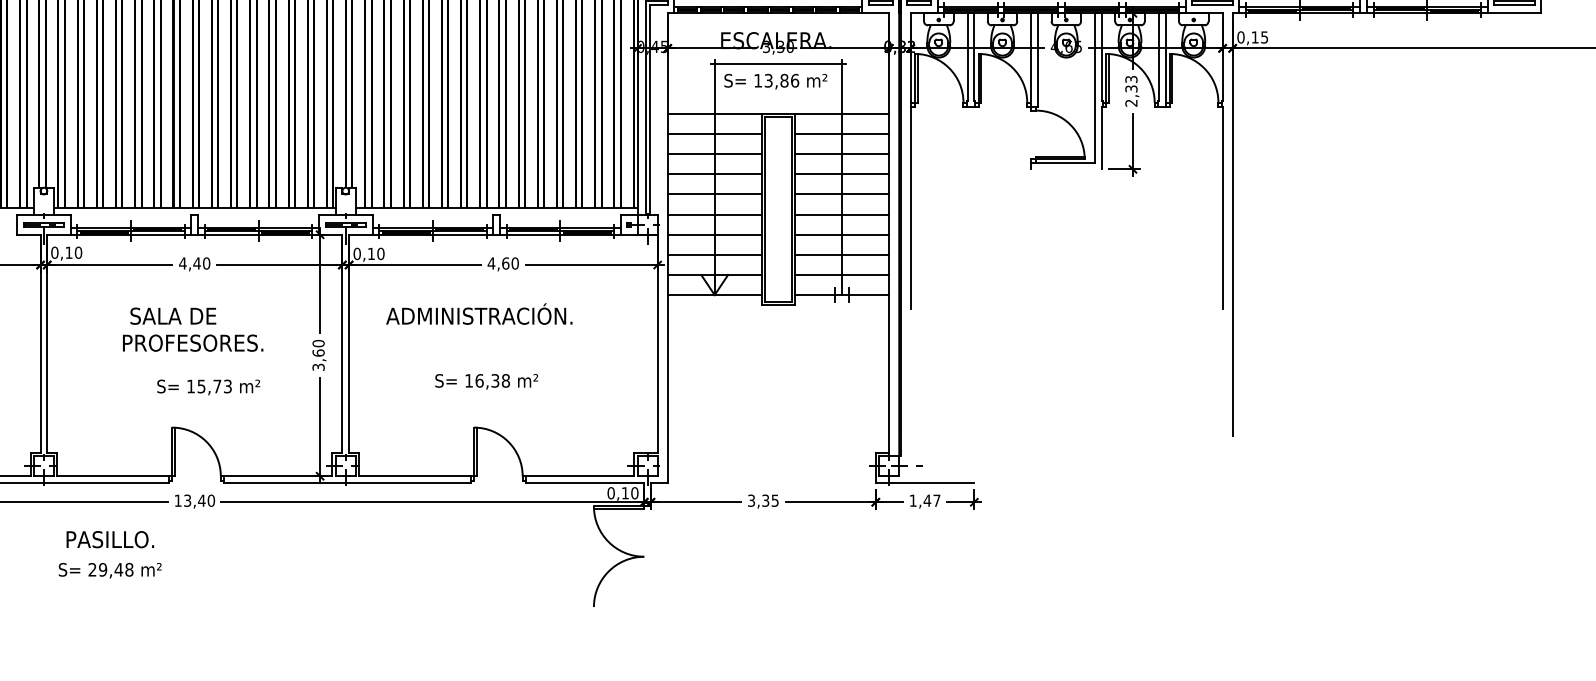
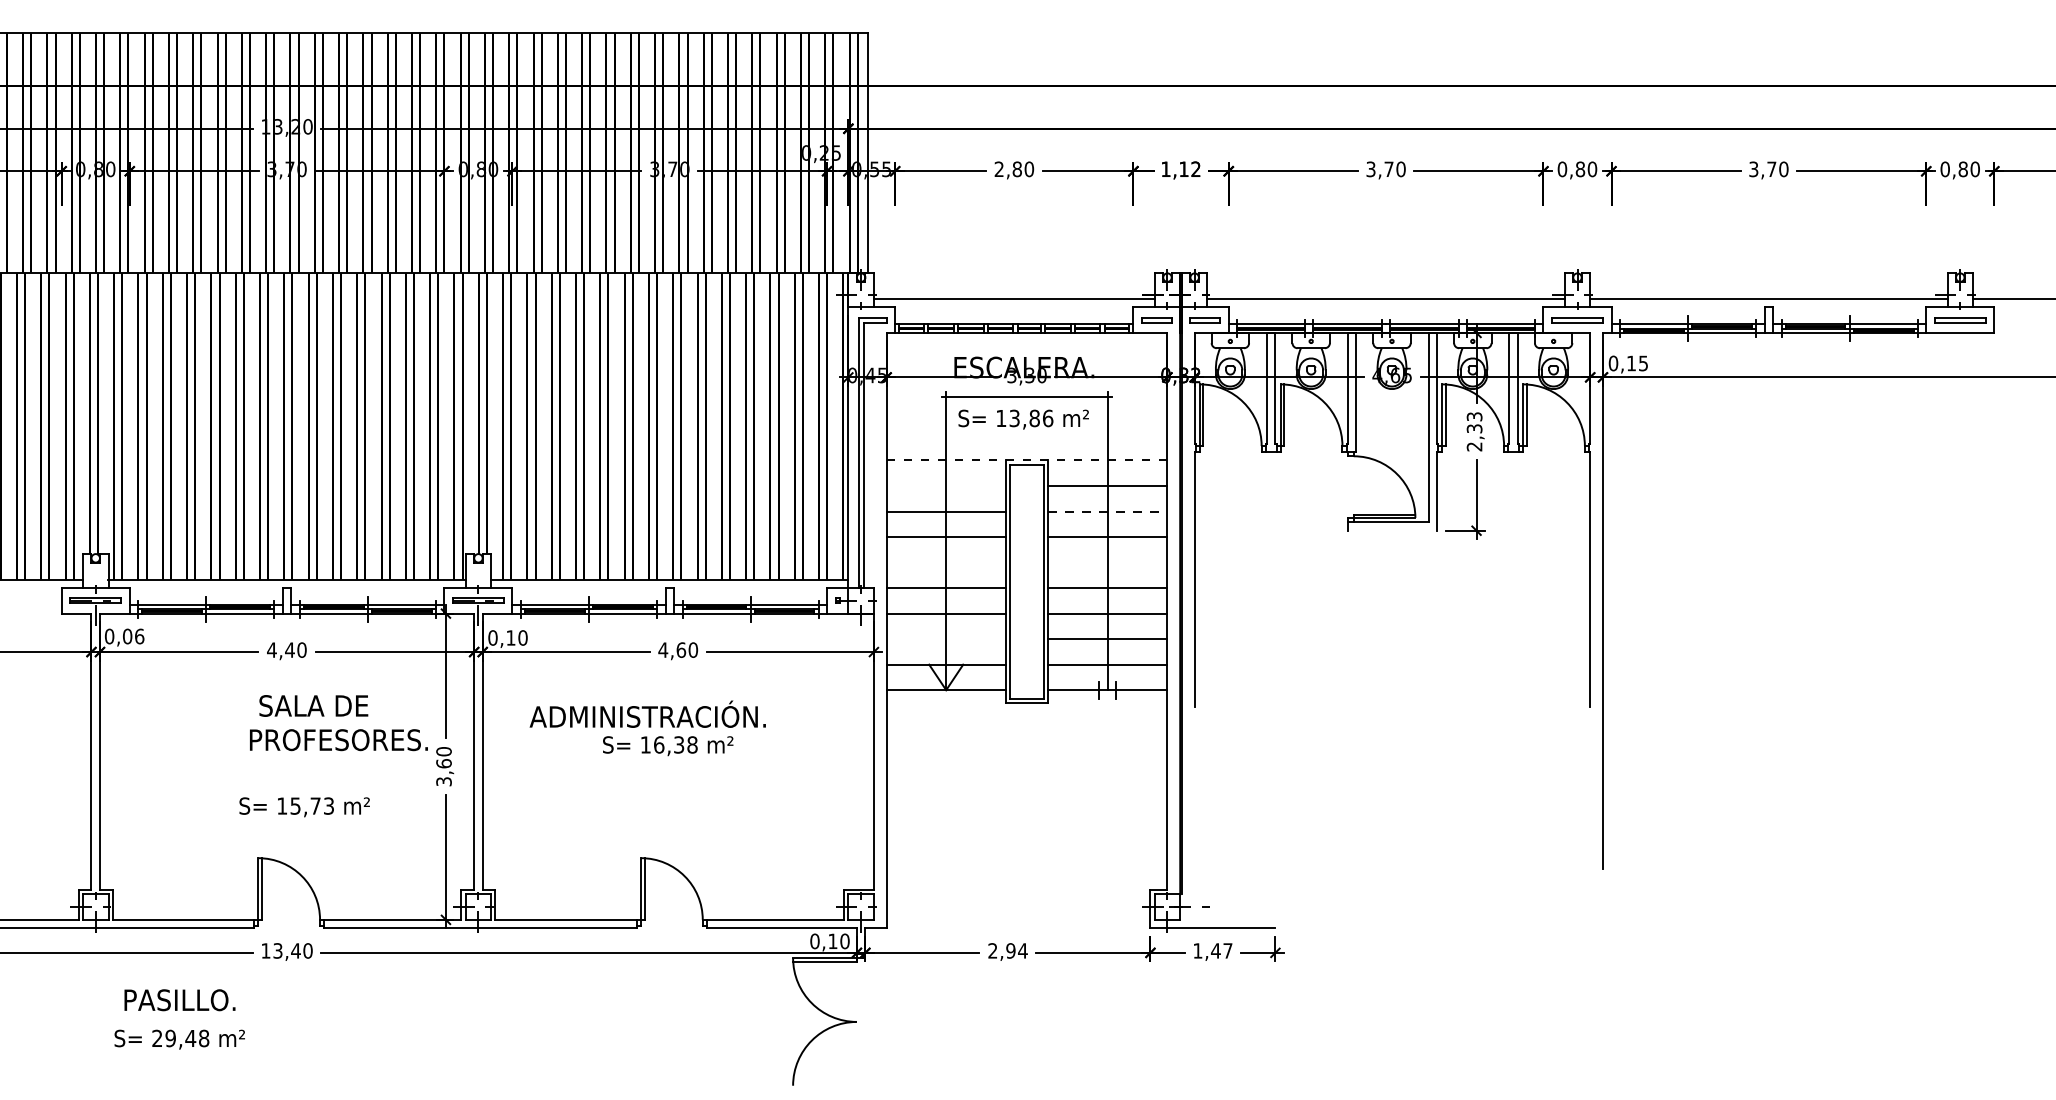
line: (778, 113) -> (1027, 460), solid -> dashed
line: (714, 134) -> (945, 486), removed
line: (841, 154) -> (1107, 511), solid -> dashed
line: (714, 194) -> (945, 562), removed
line: (841, 194) -> (1107, 562), removed
text: (73, 252) -> (133, 636), 0,10 -> 0,06
line: (714, 255) -> (945, 639), removed
text: (192, 330) -> (338, 723), moved
text: (486, 382) -> (668, 746), moved
text: (763, 500) -> (1007, 950), 3,35 -> 2,94

